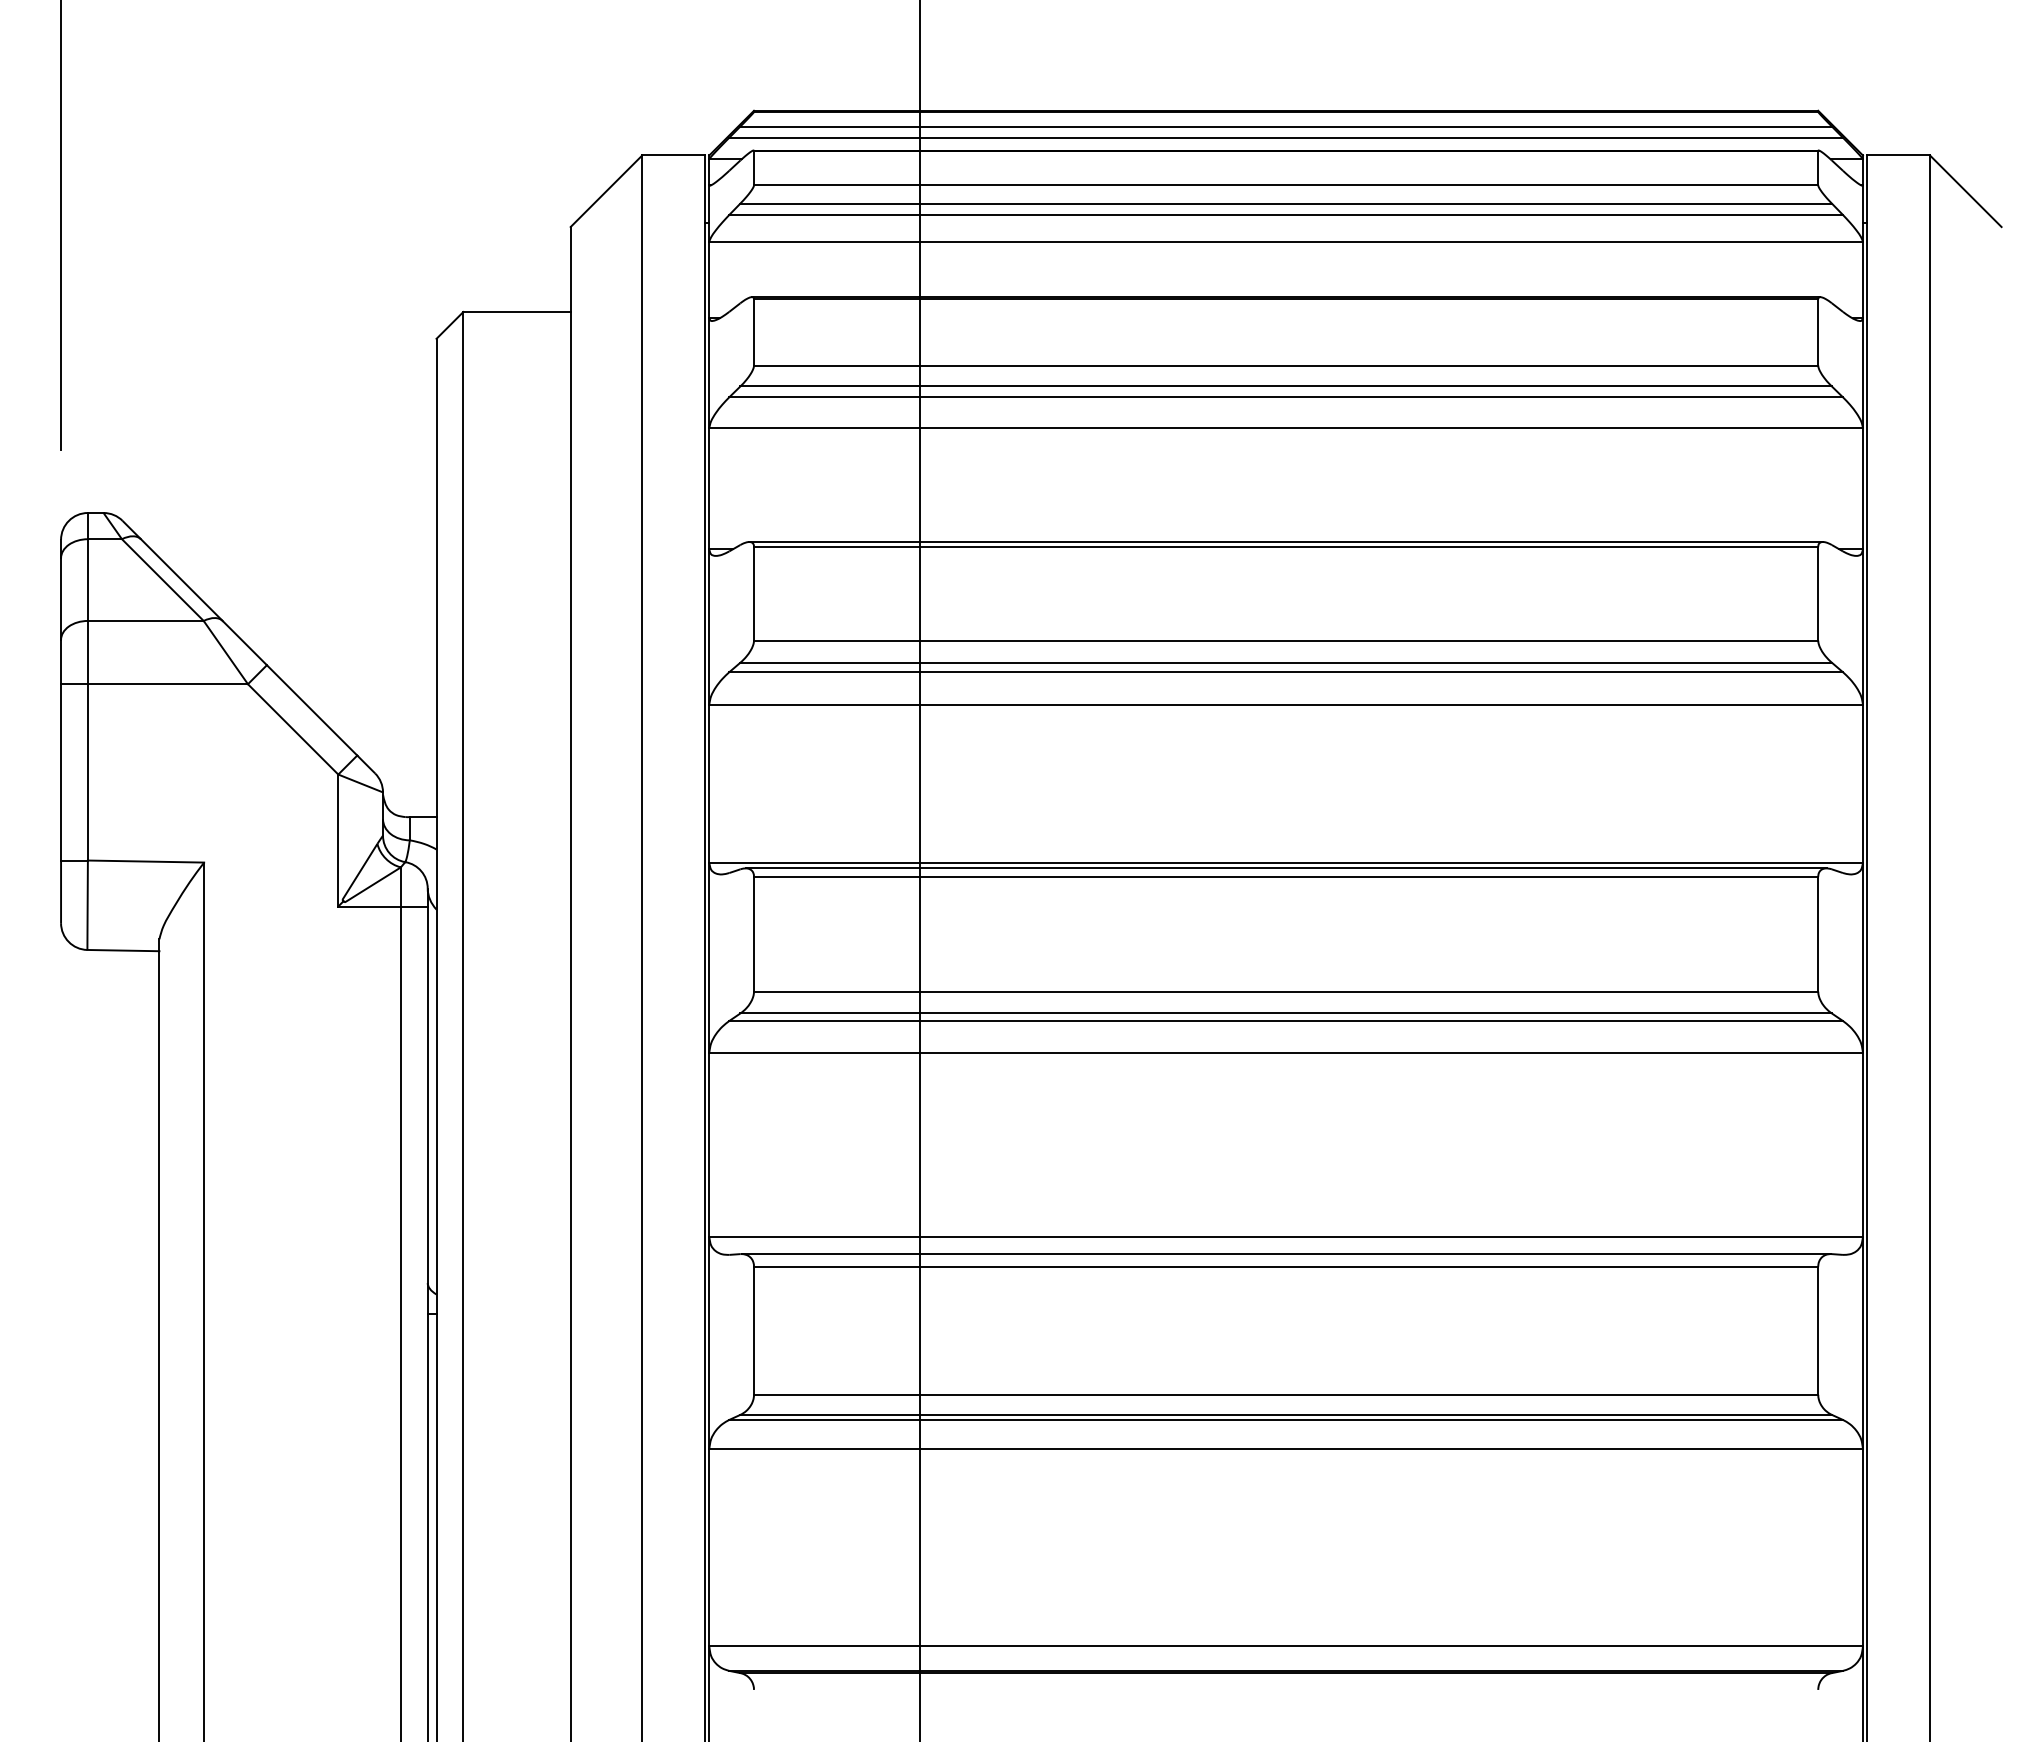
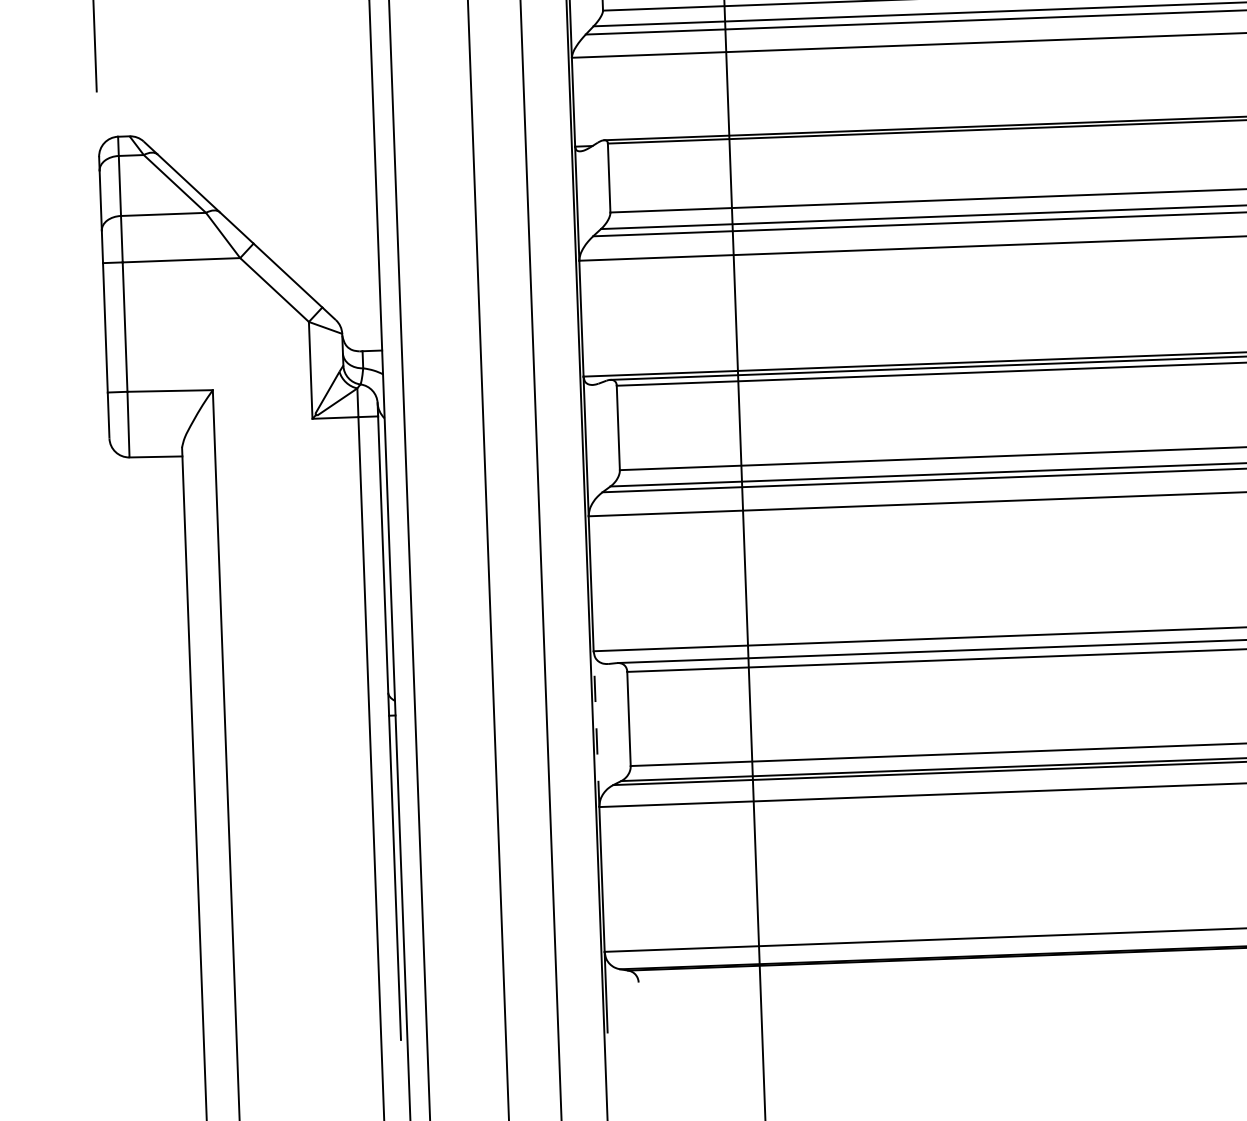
line: (709, 1342) -> (596, 728), solid -> dashed

